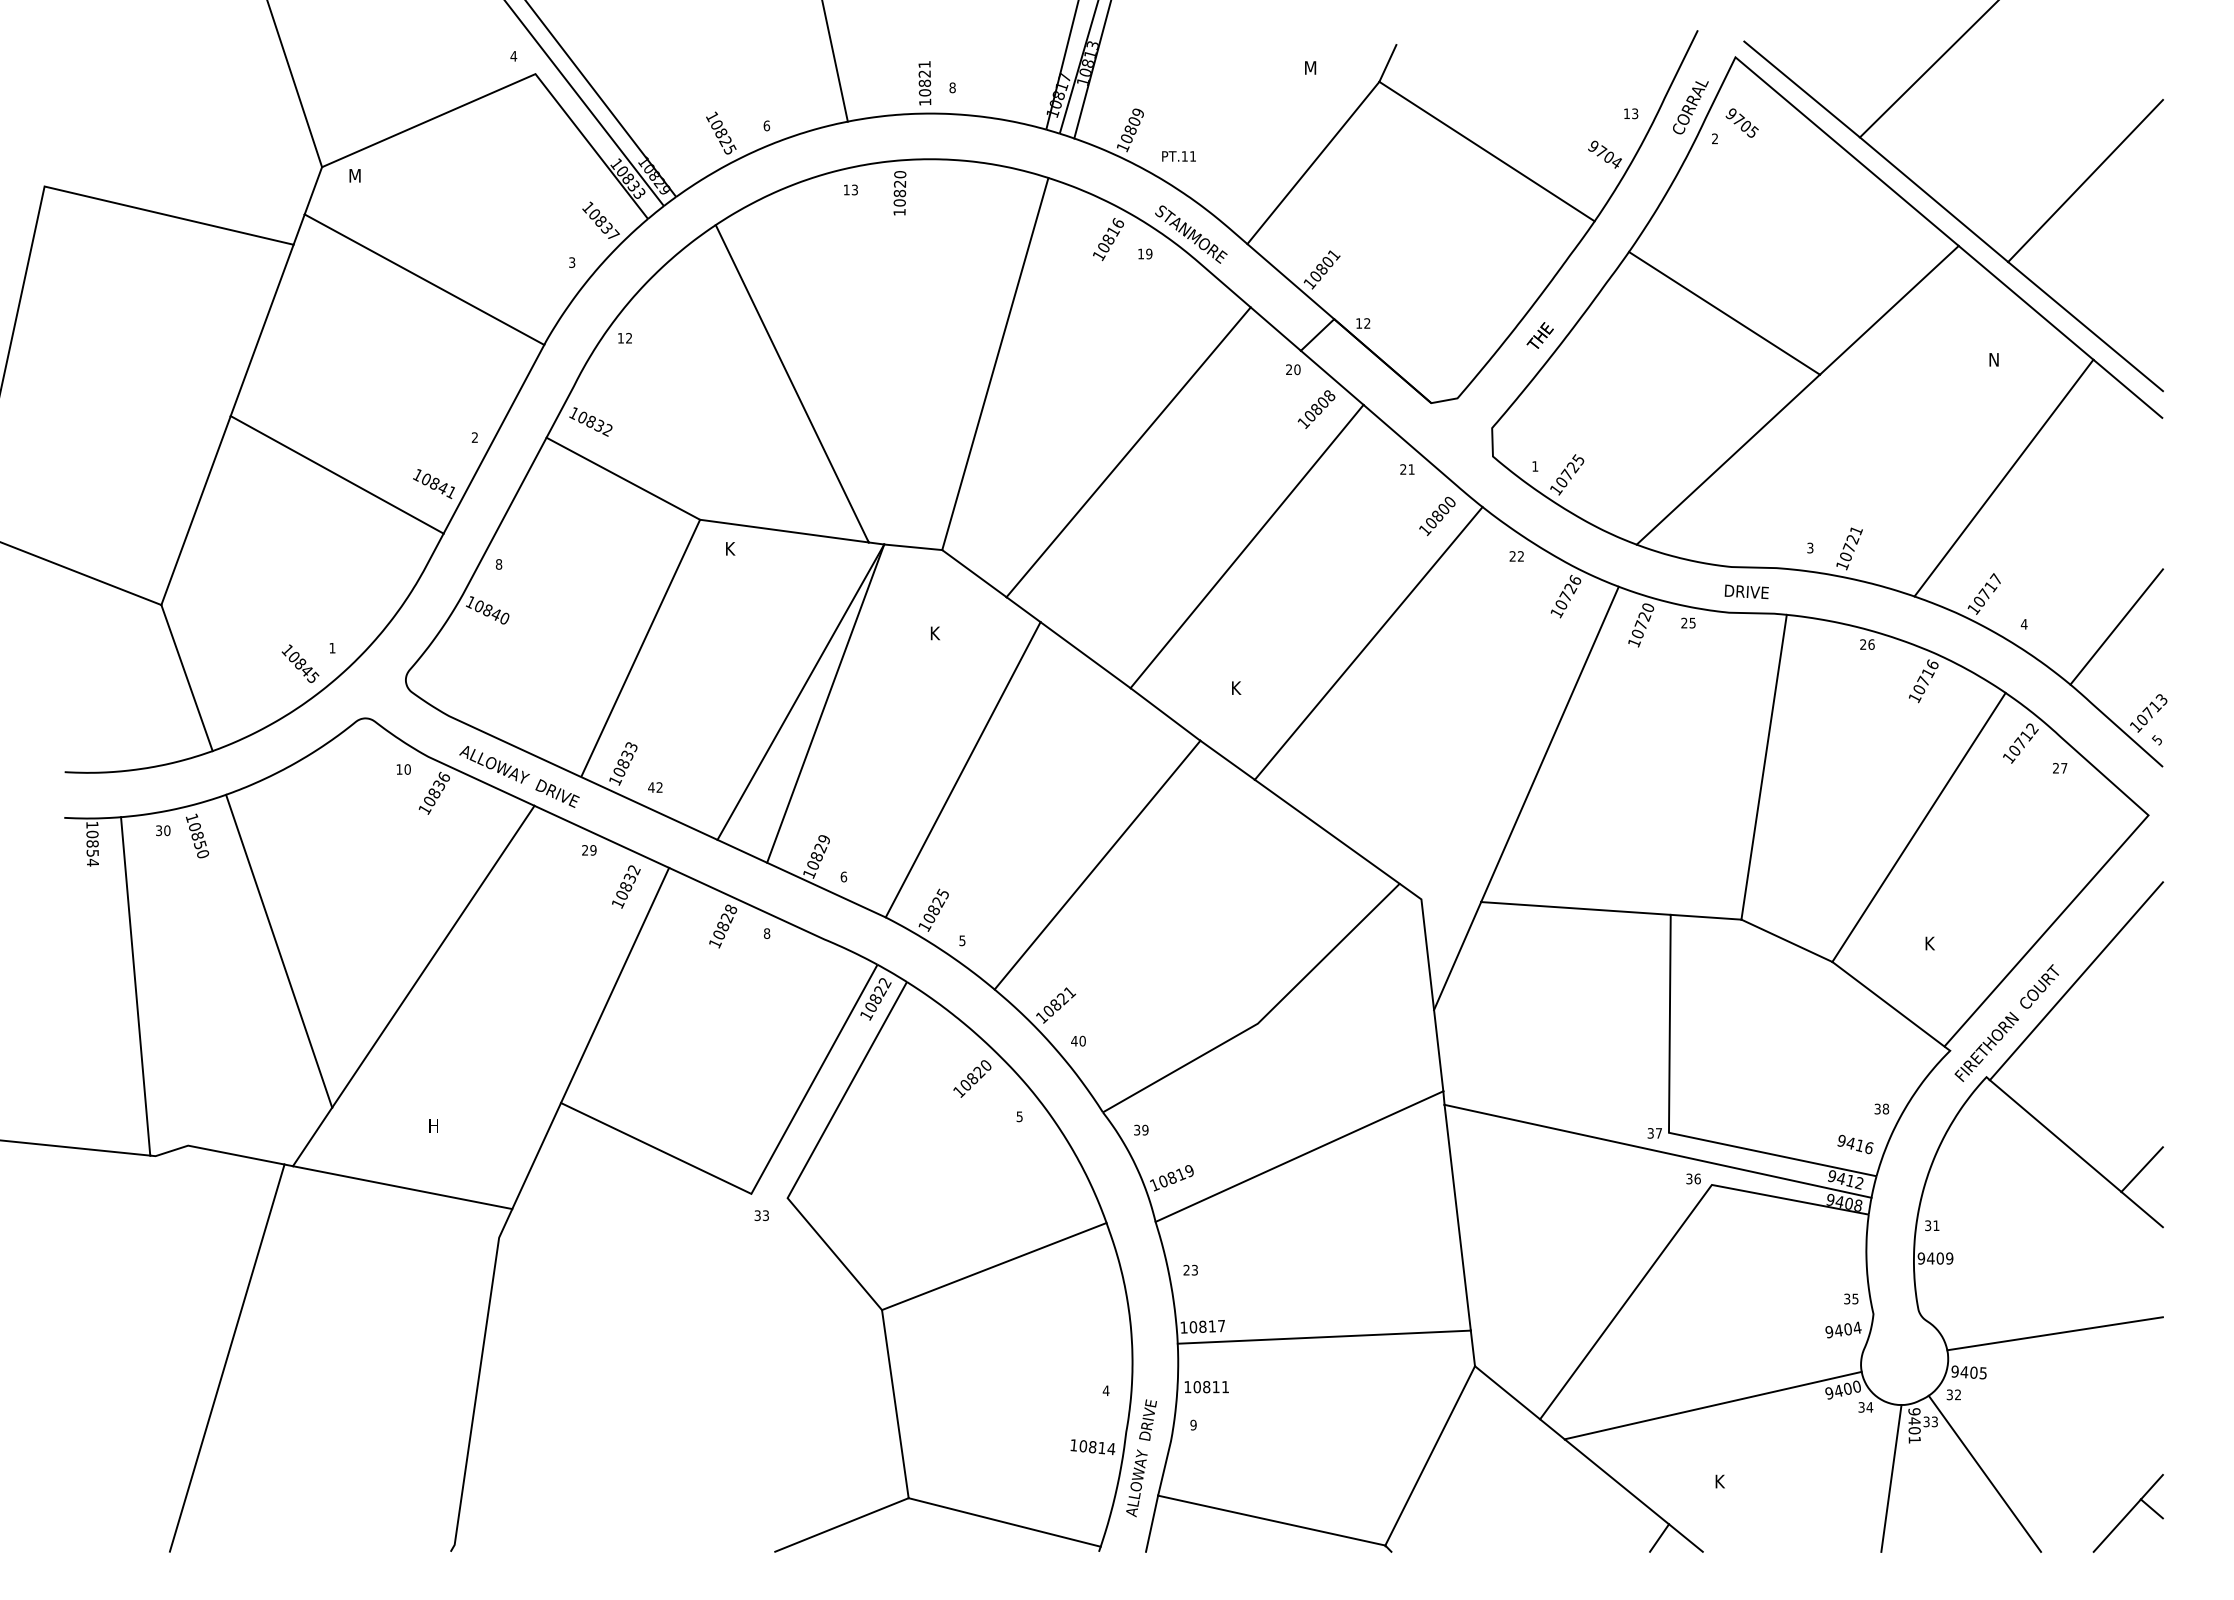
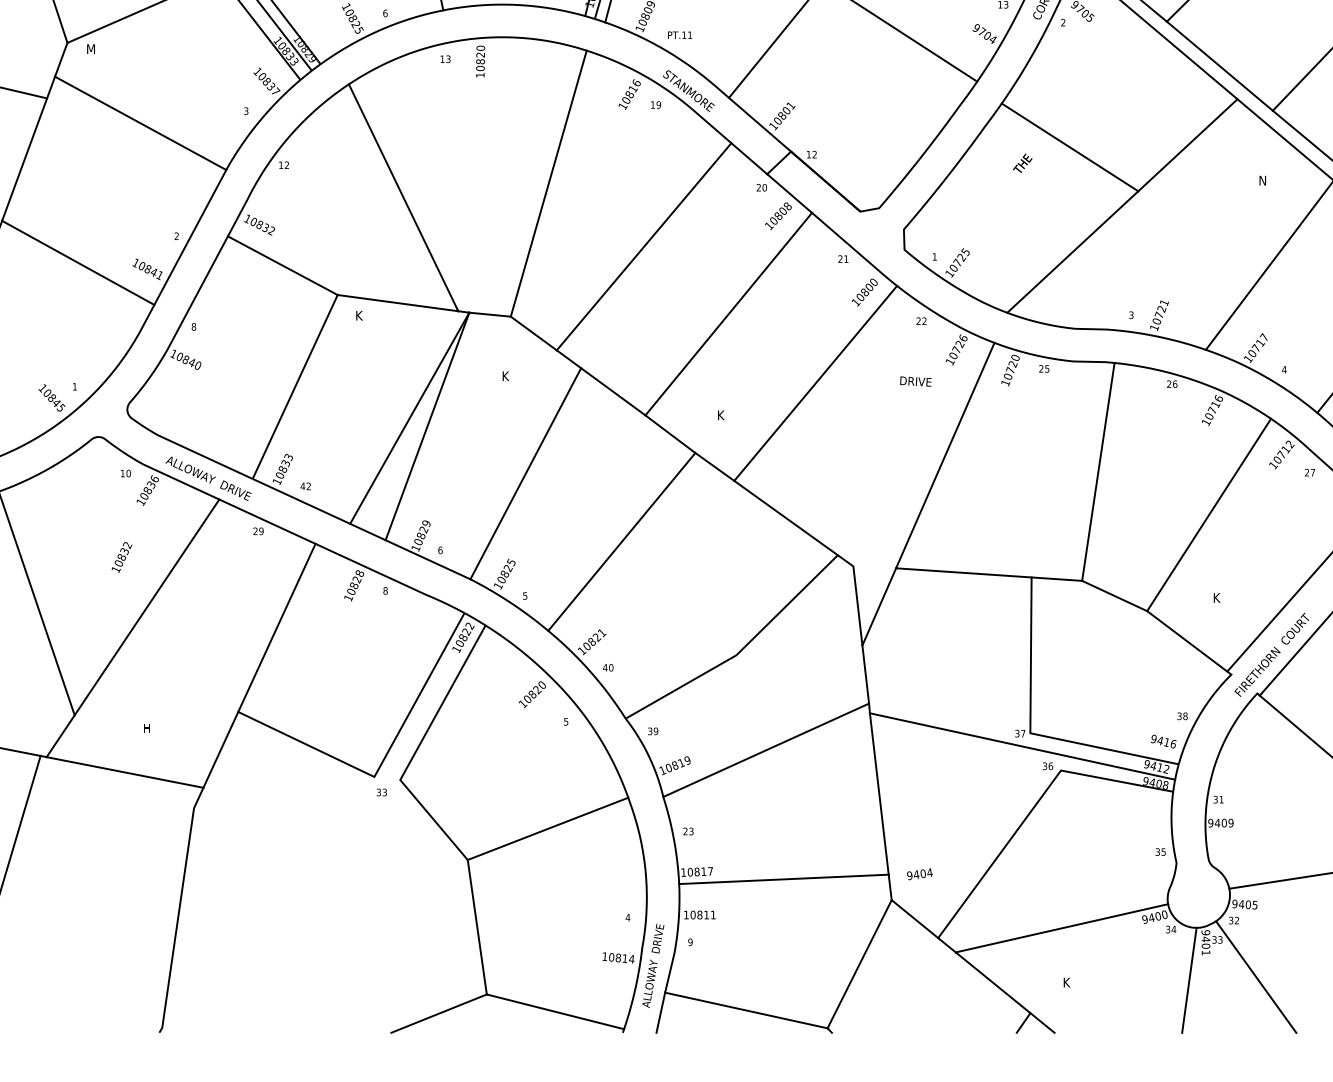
text: (1539, 335) -> (1022, 163), moved
text: (1746, 591) -> (915, 381), moved
text: (626, 886) -> (122, 557), moved
text: (1843, 1329) -> (919, 873), moved

